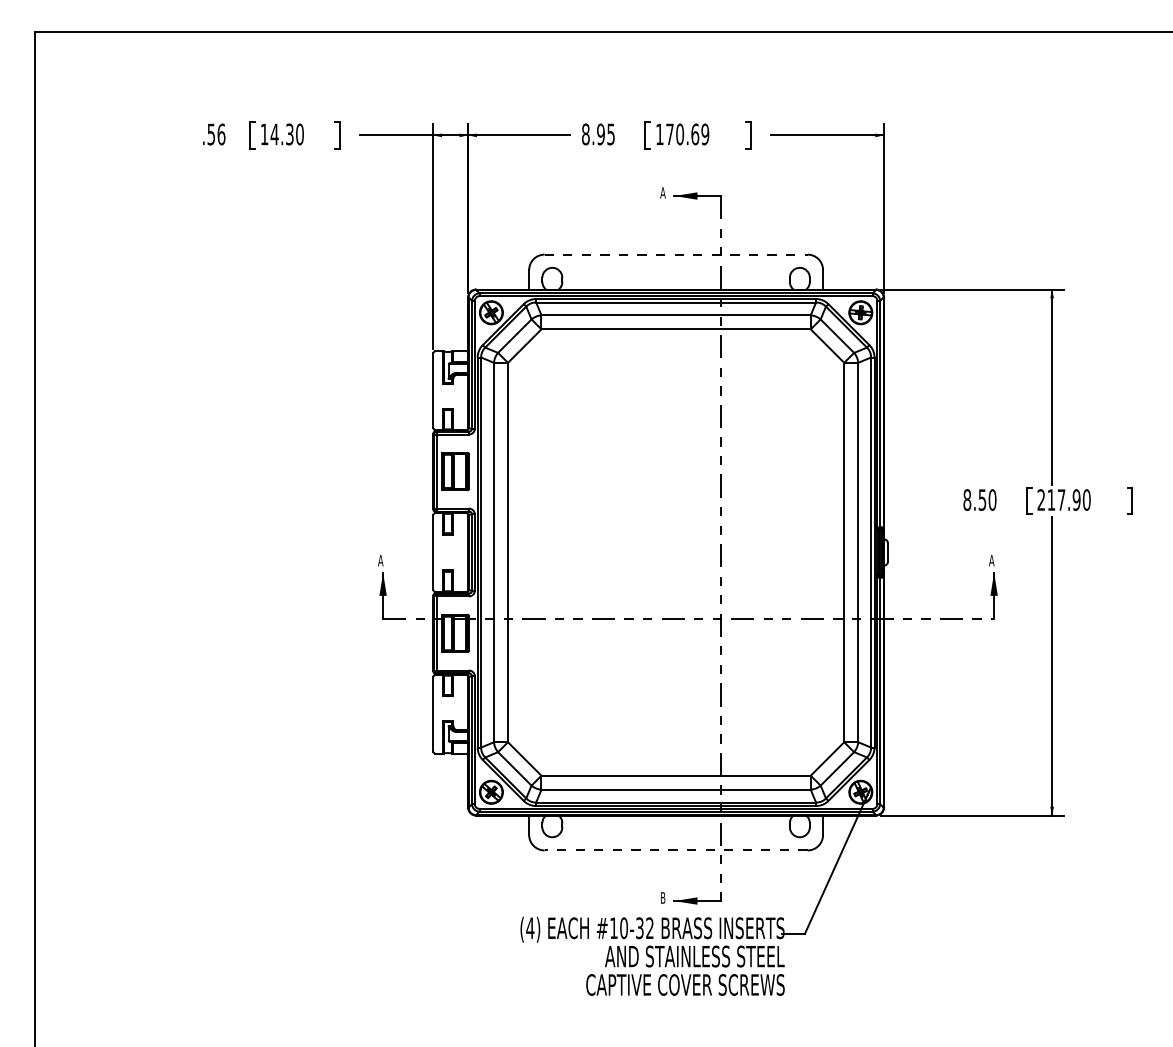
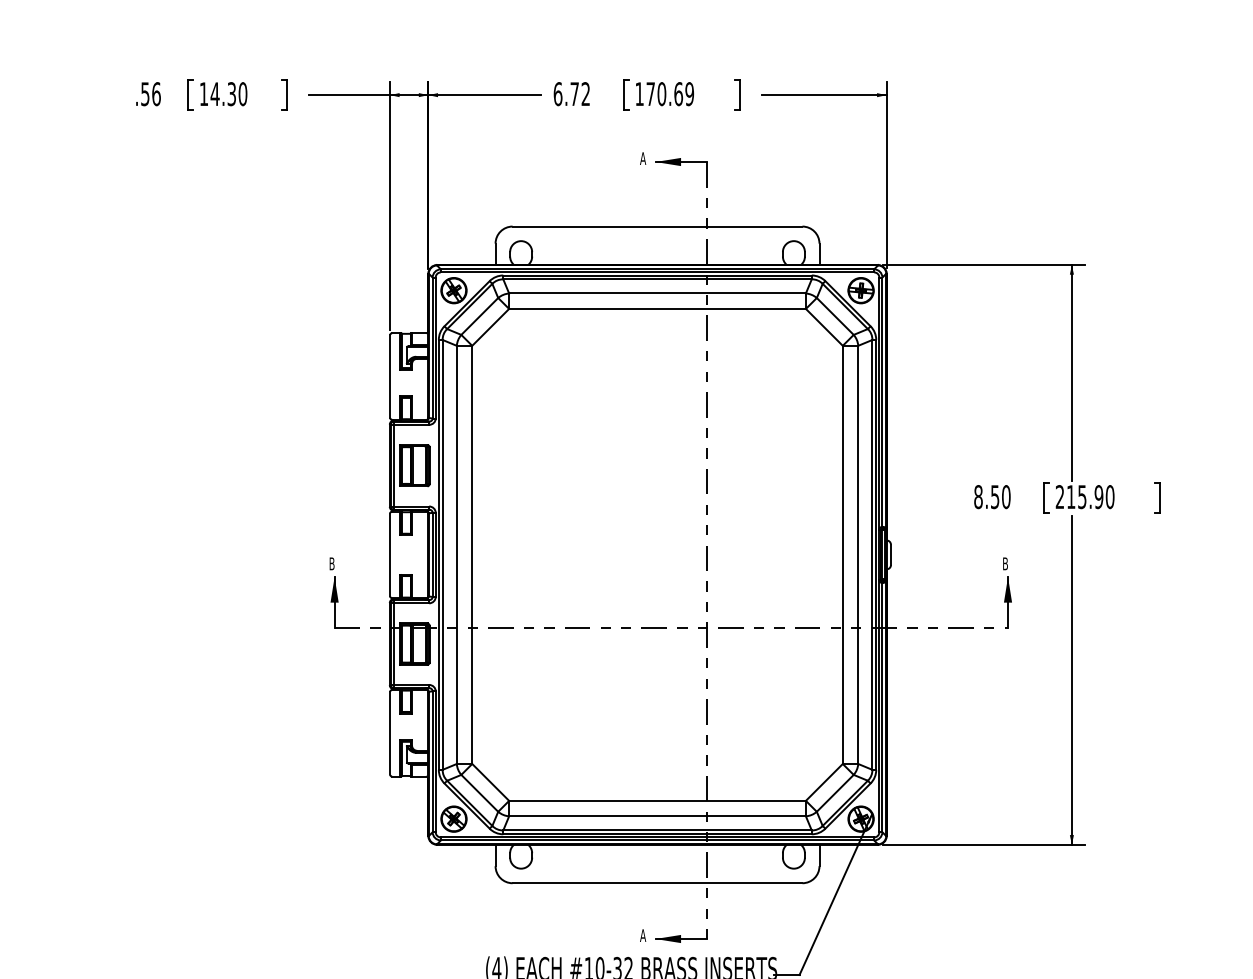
text: (598, 134) -> (571, 94), 8.95 -> 6.72
line: (676, 254) -> (657, 226), dashed -> solid
text: (1061, 499) -> (1082, 496), 217.90 -> 215.90
text: (380, 560) -> (331, 563), A -> B
text: (991, 560) -> (1005, 563), A -> B
line: (675, 850) -> (656, 883), dashed -> solid
text: (662, 897) -> (642, 935), B -> A

